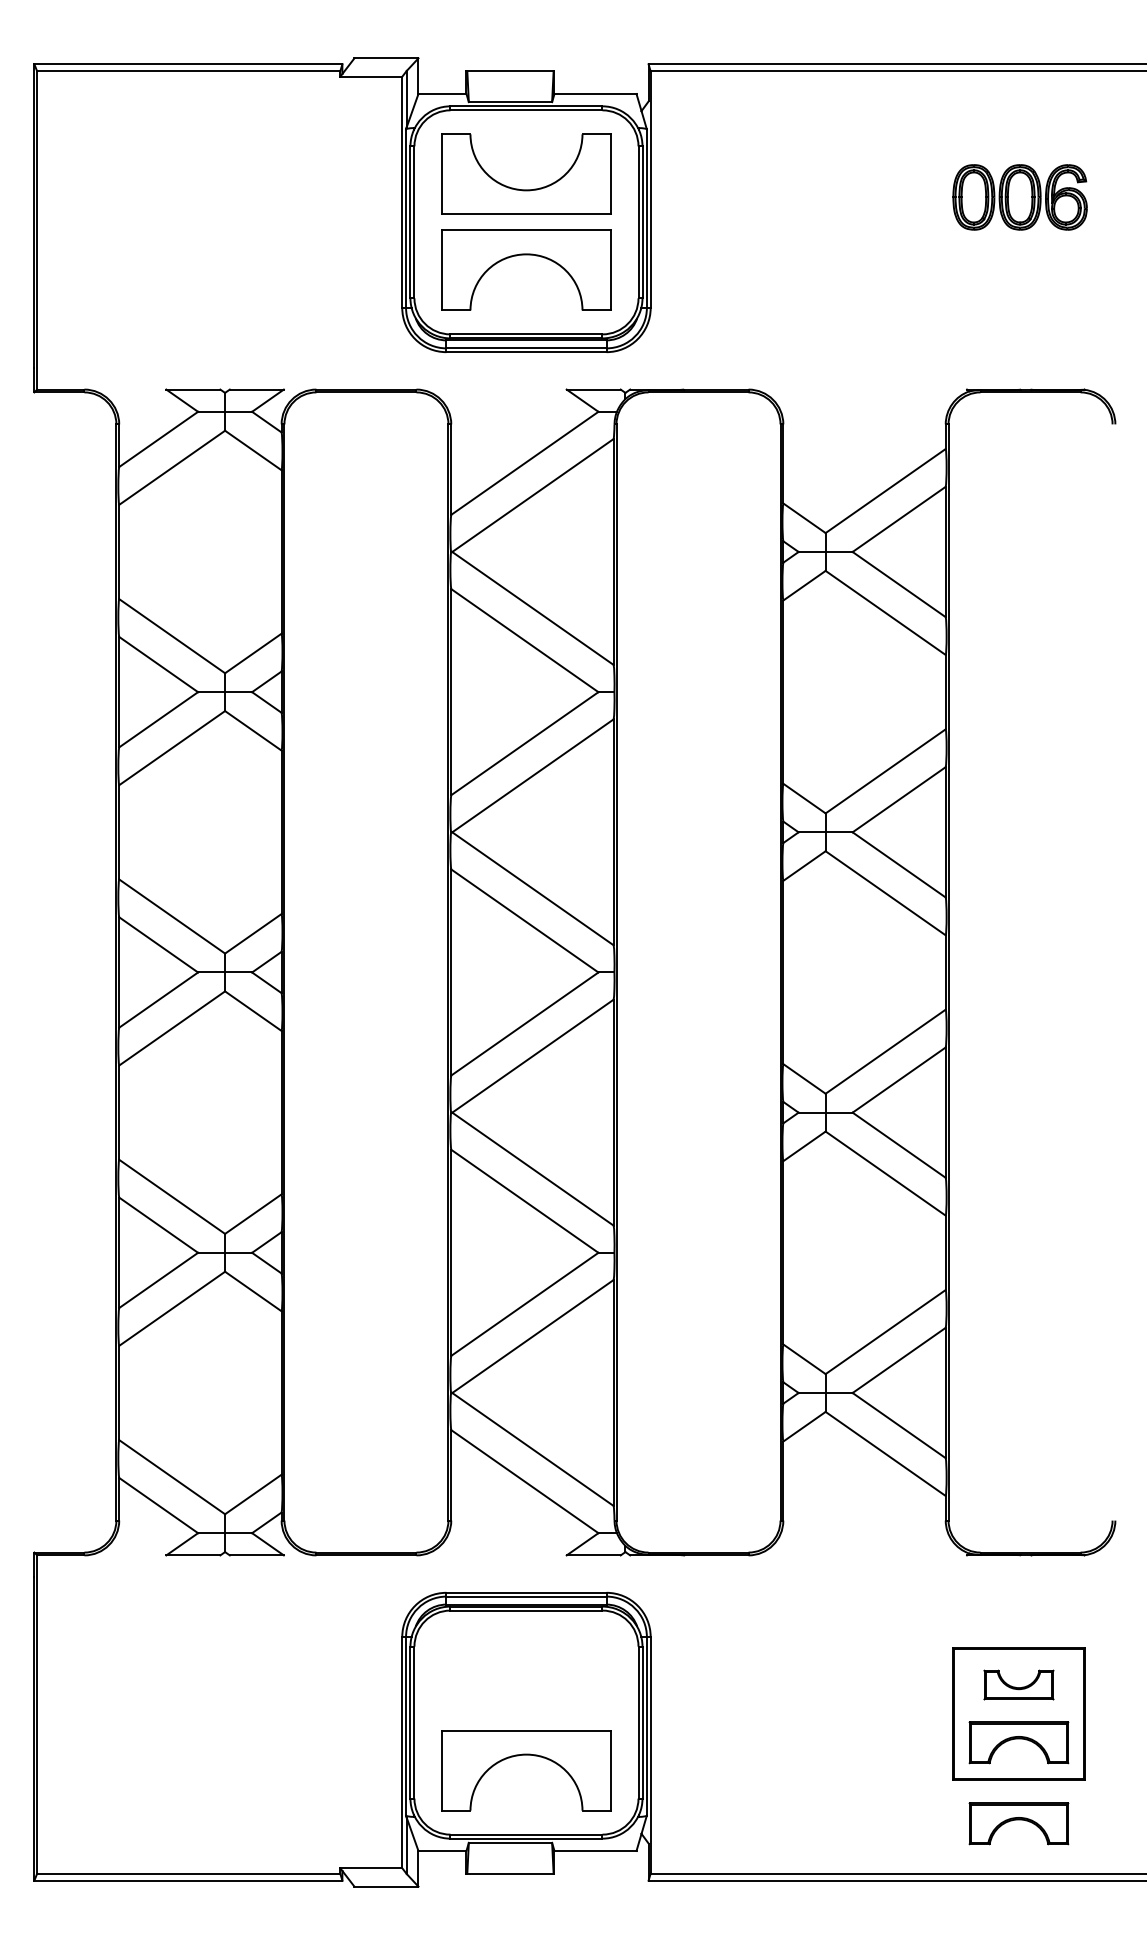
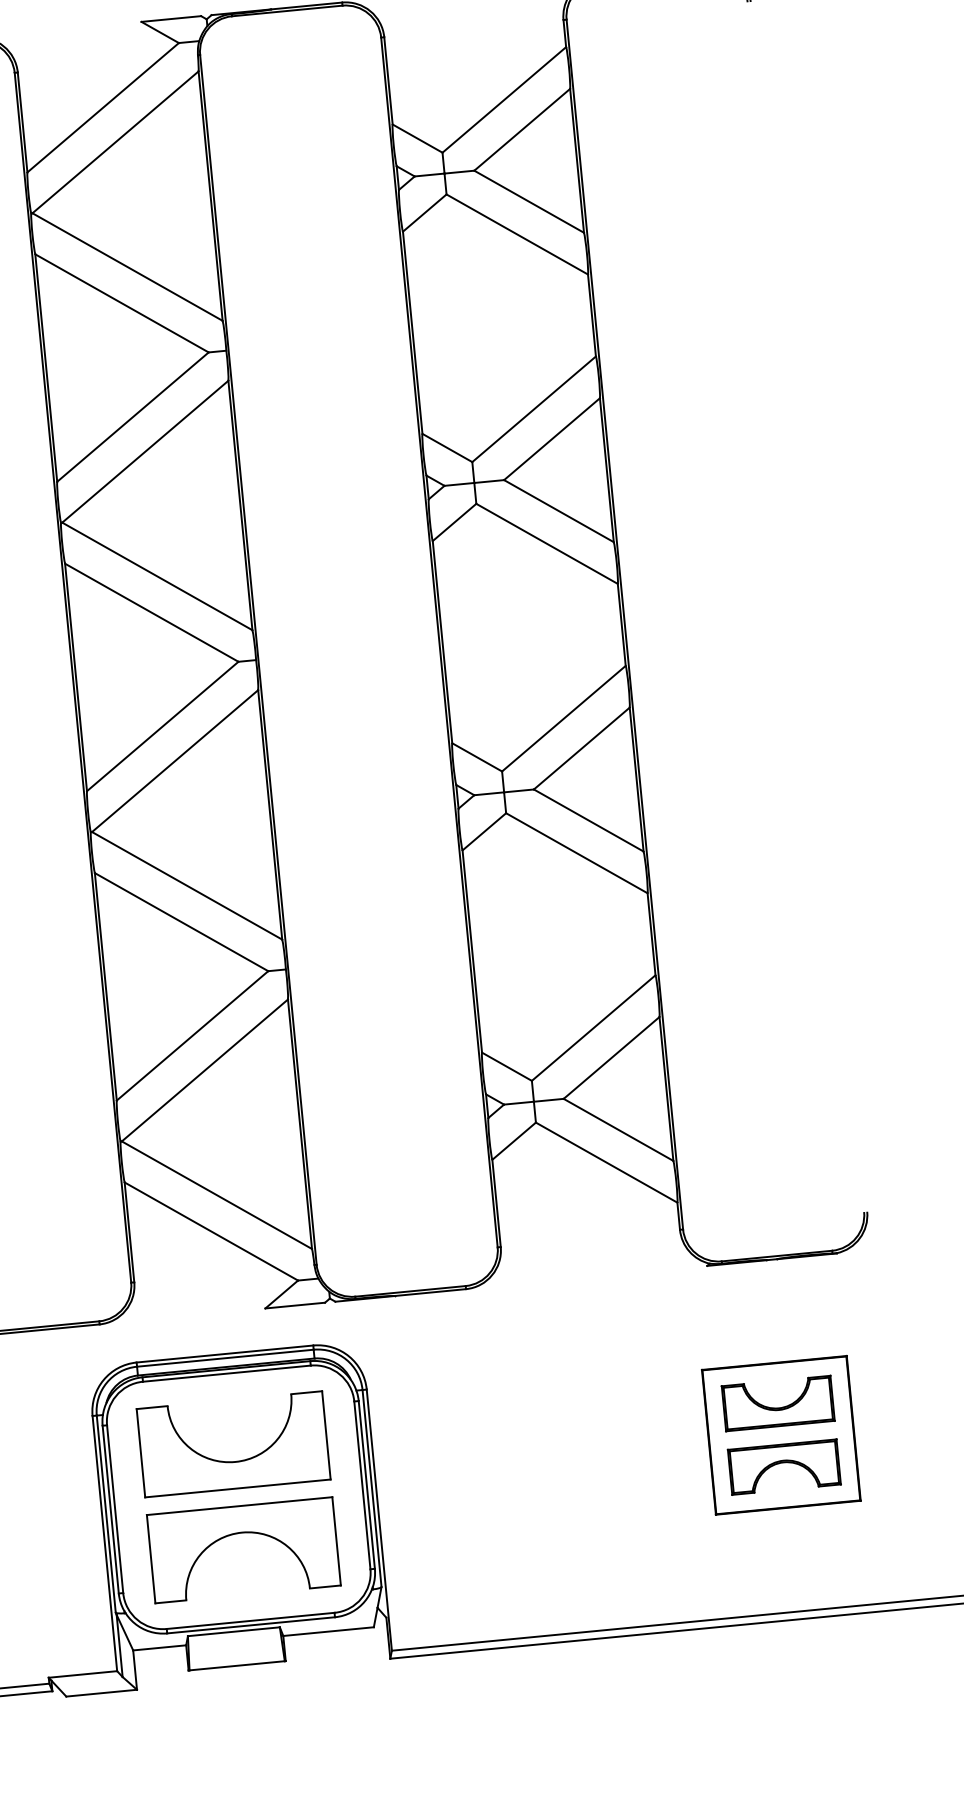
part: (1018, 1684) -> (777, 1402), size x1.43
part: (526, 1689) -> (235, 1460), added
part: (1018, 1823) -> (792, 1556), removed

